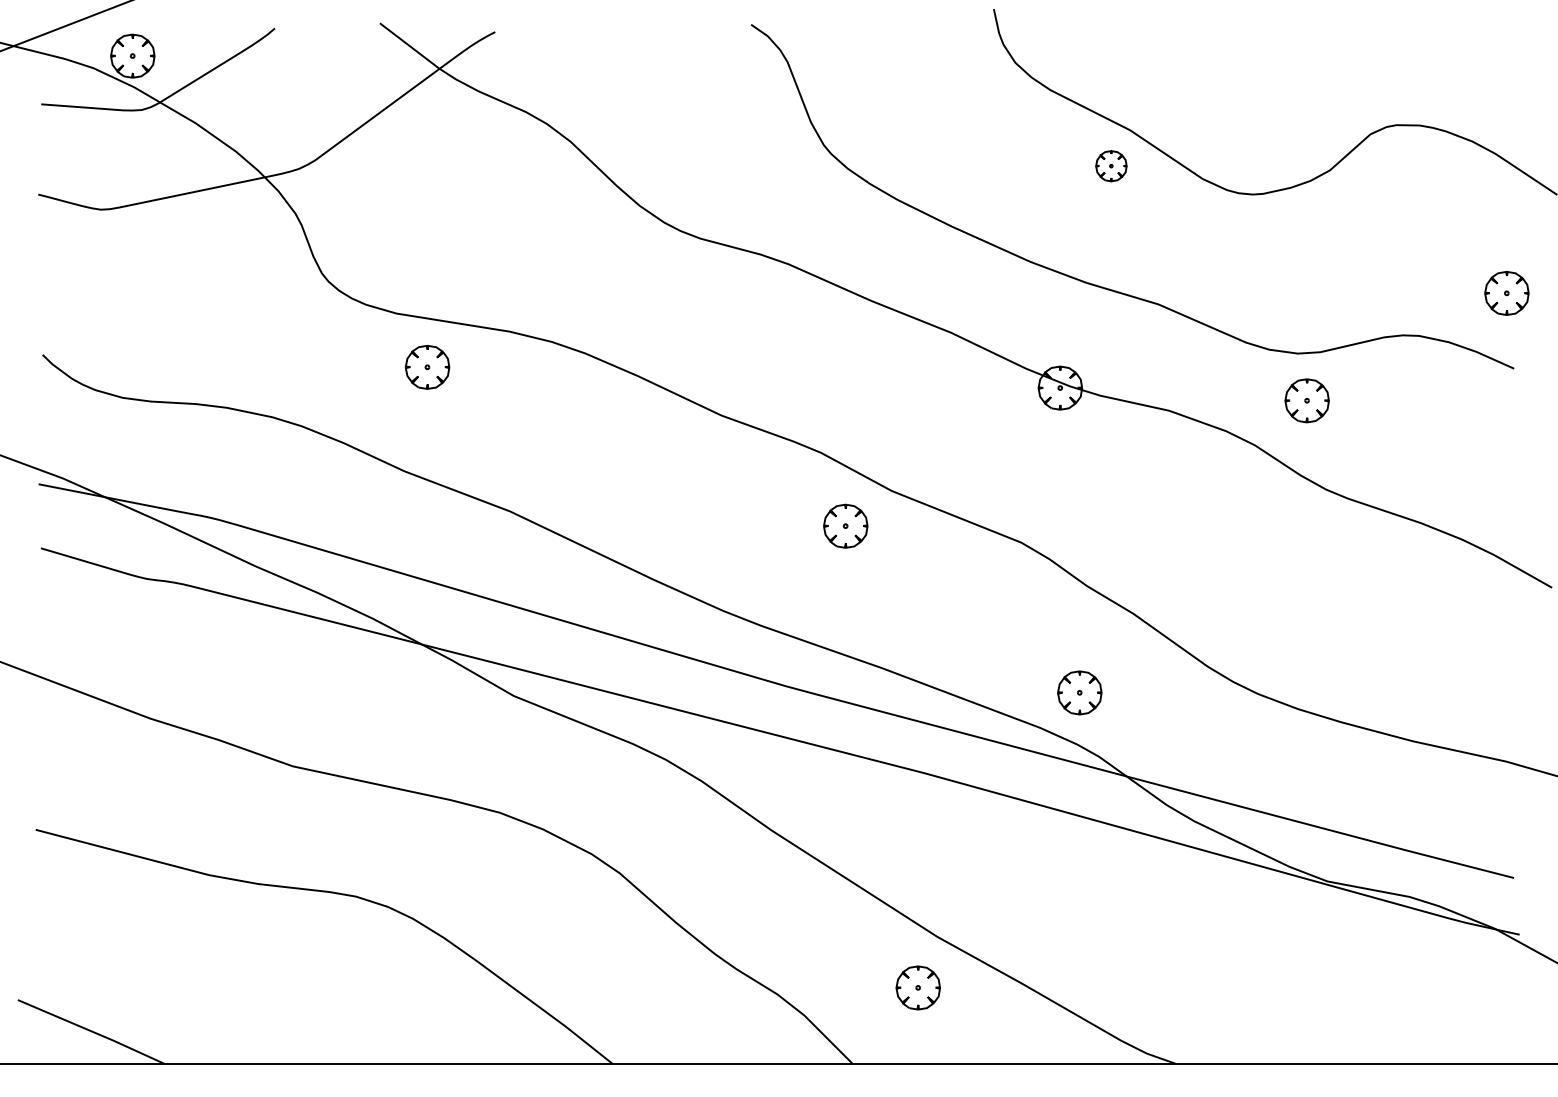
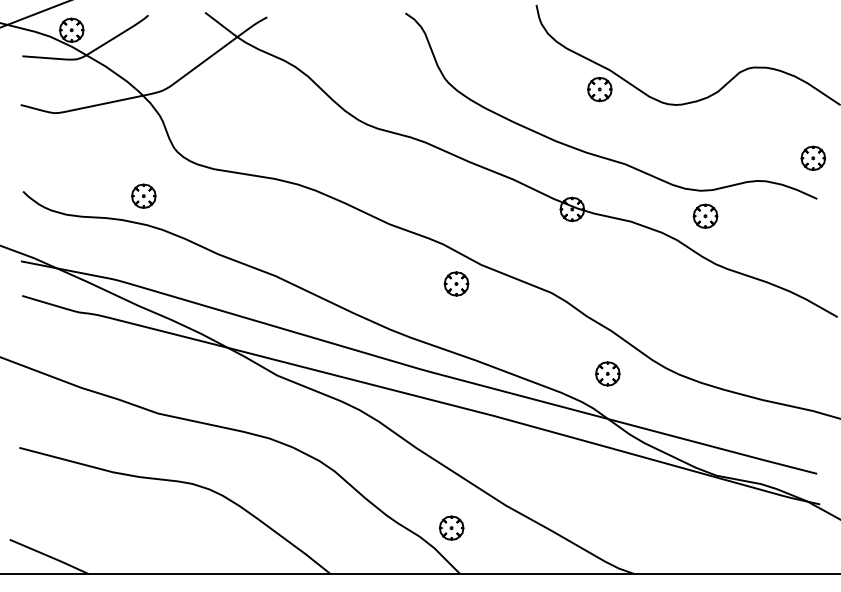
part: (1110, 165) -> (599, 89), size x1.43
part: (426, 365) -> (143, 195), moved
part: (1079, 692) -> (607, 373), moved
part: (917, 986) -> (451, 527), moved

